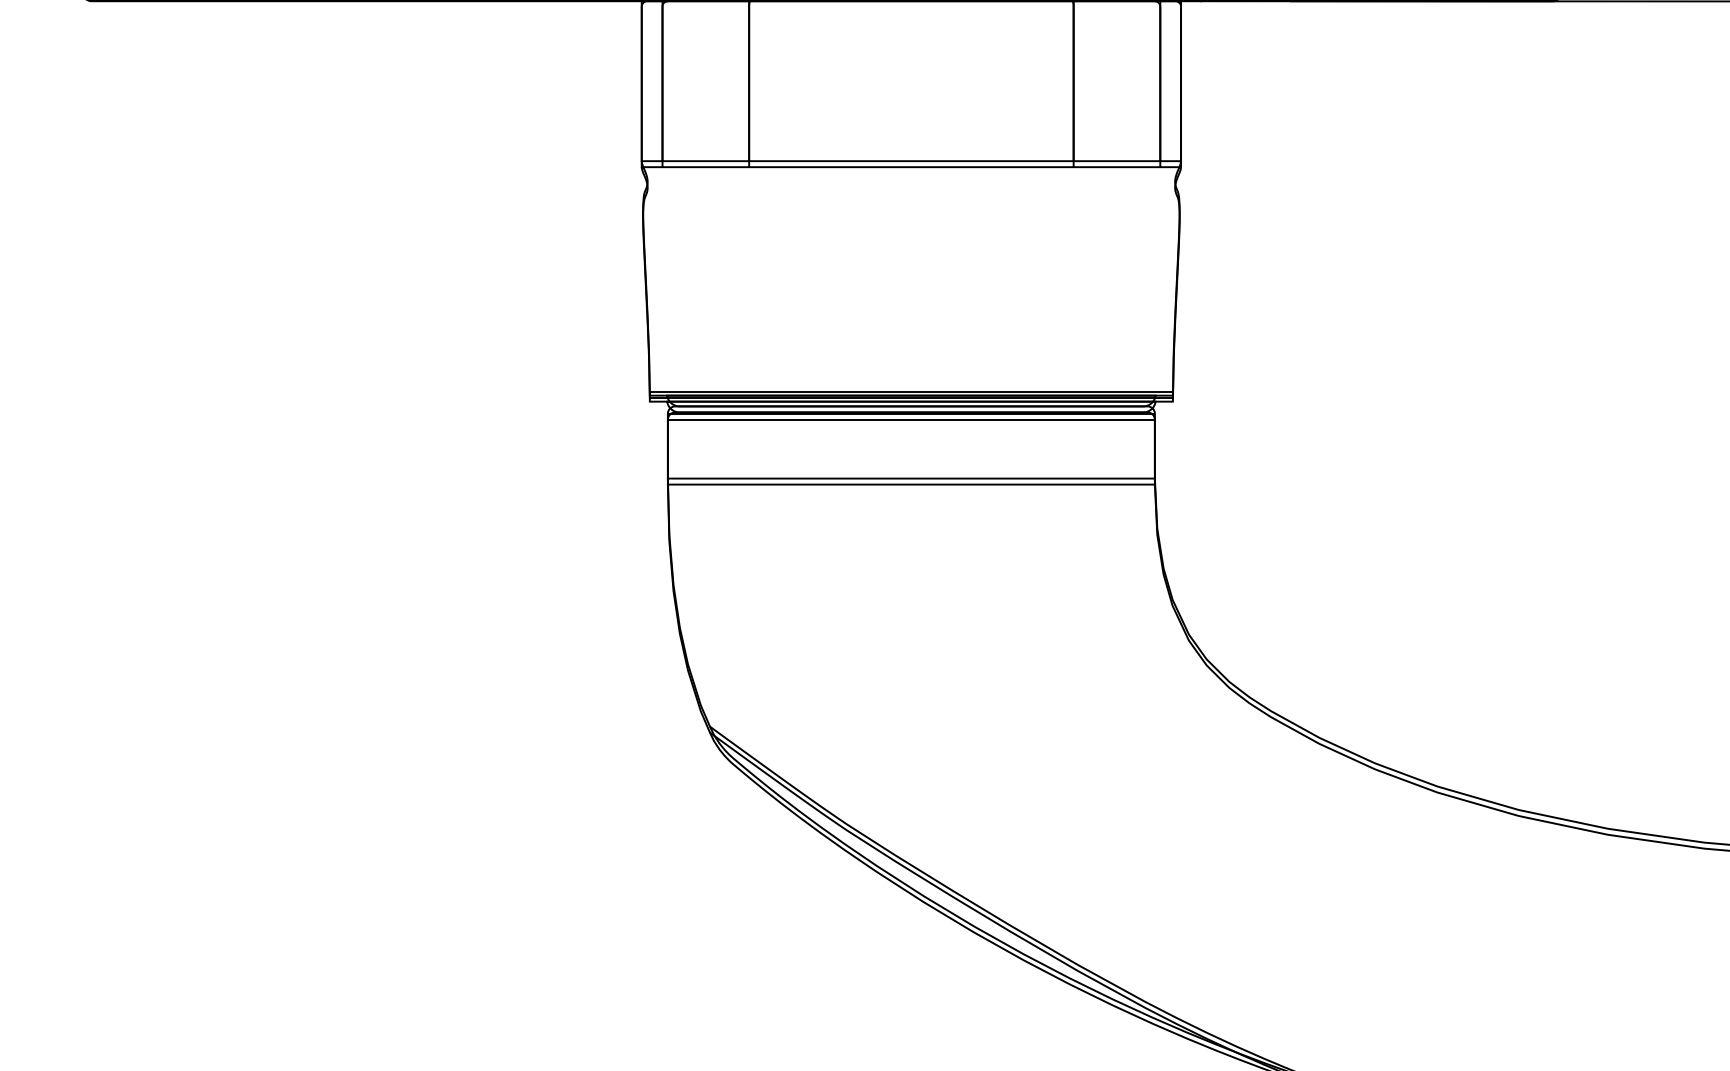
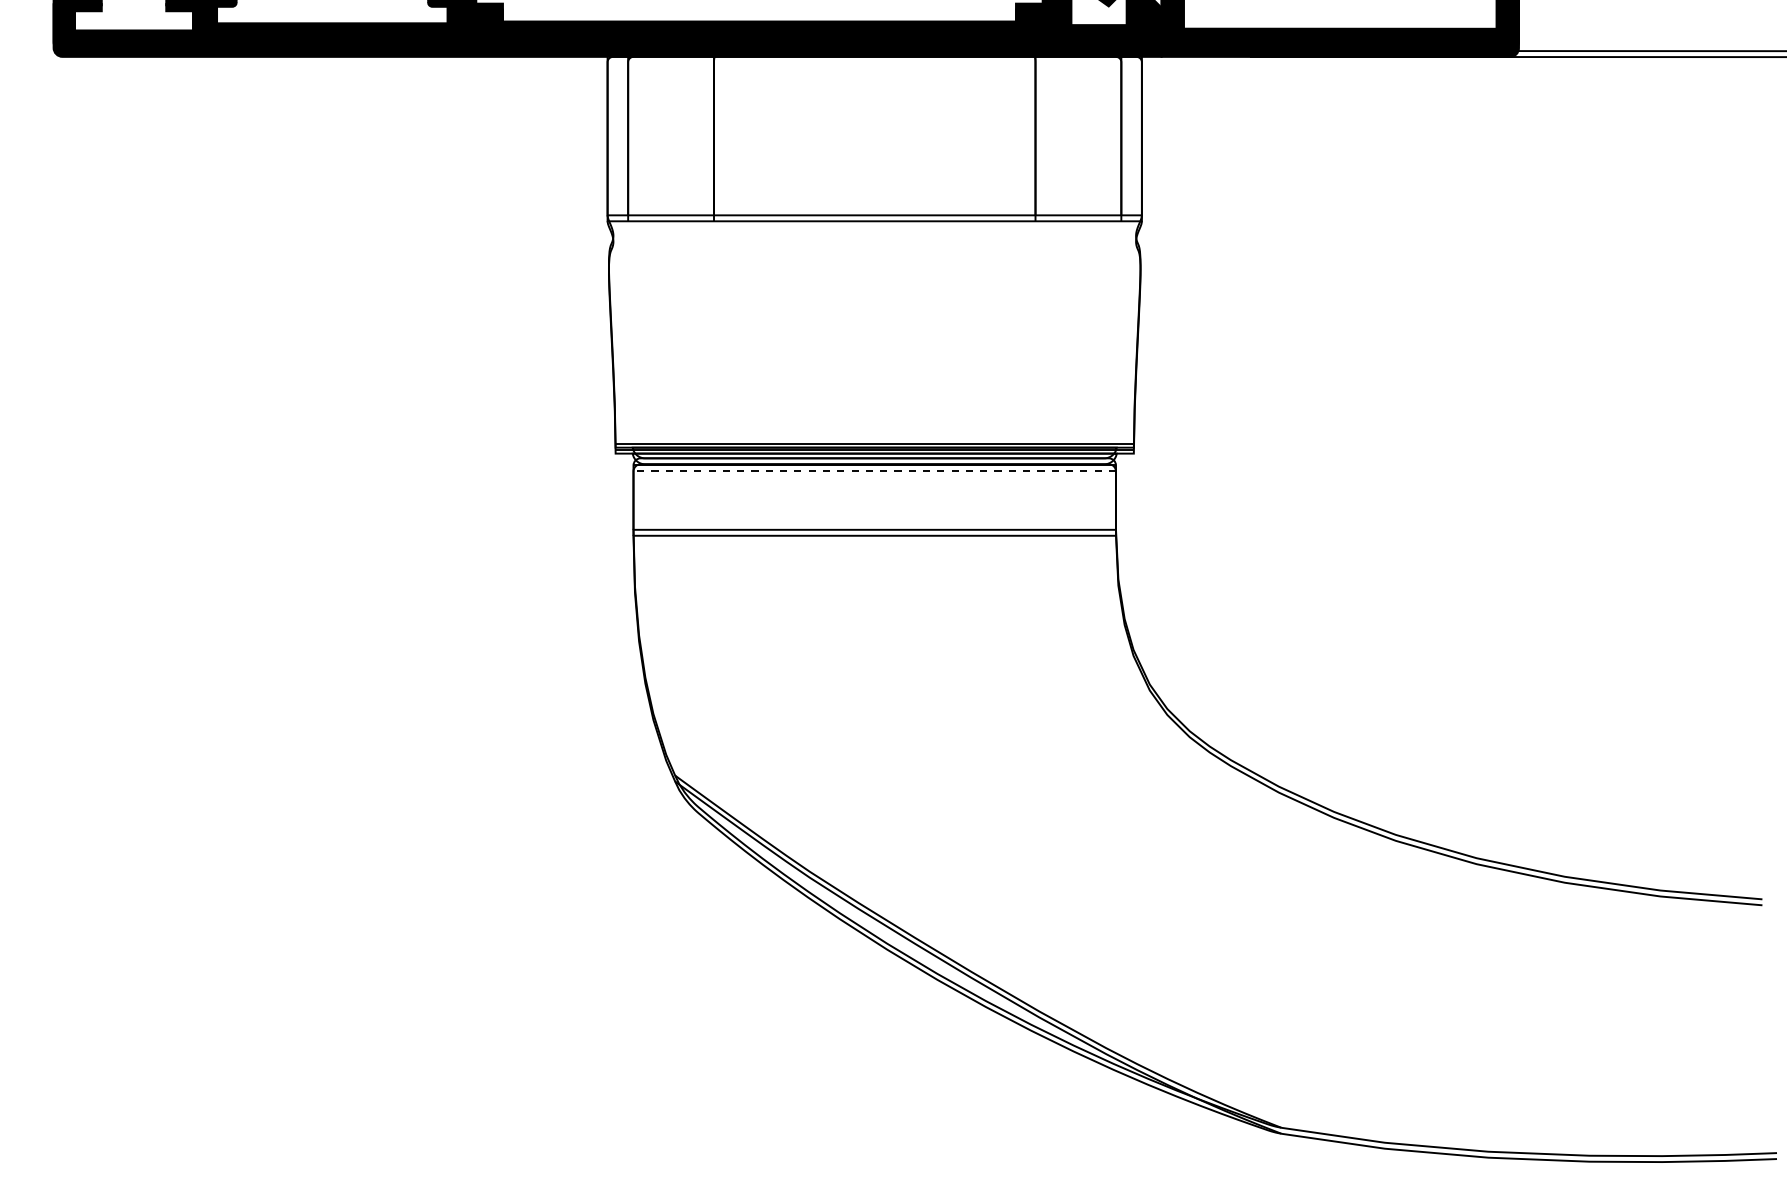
line: (911, 419) -> (874, 471), solid -> dashed

